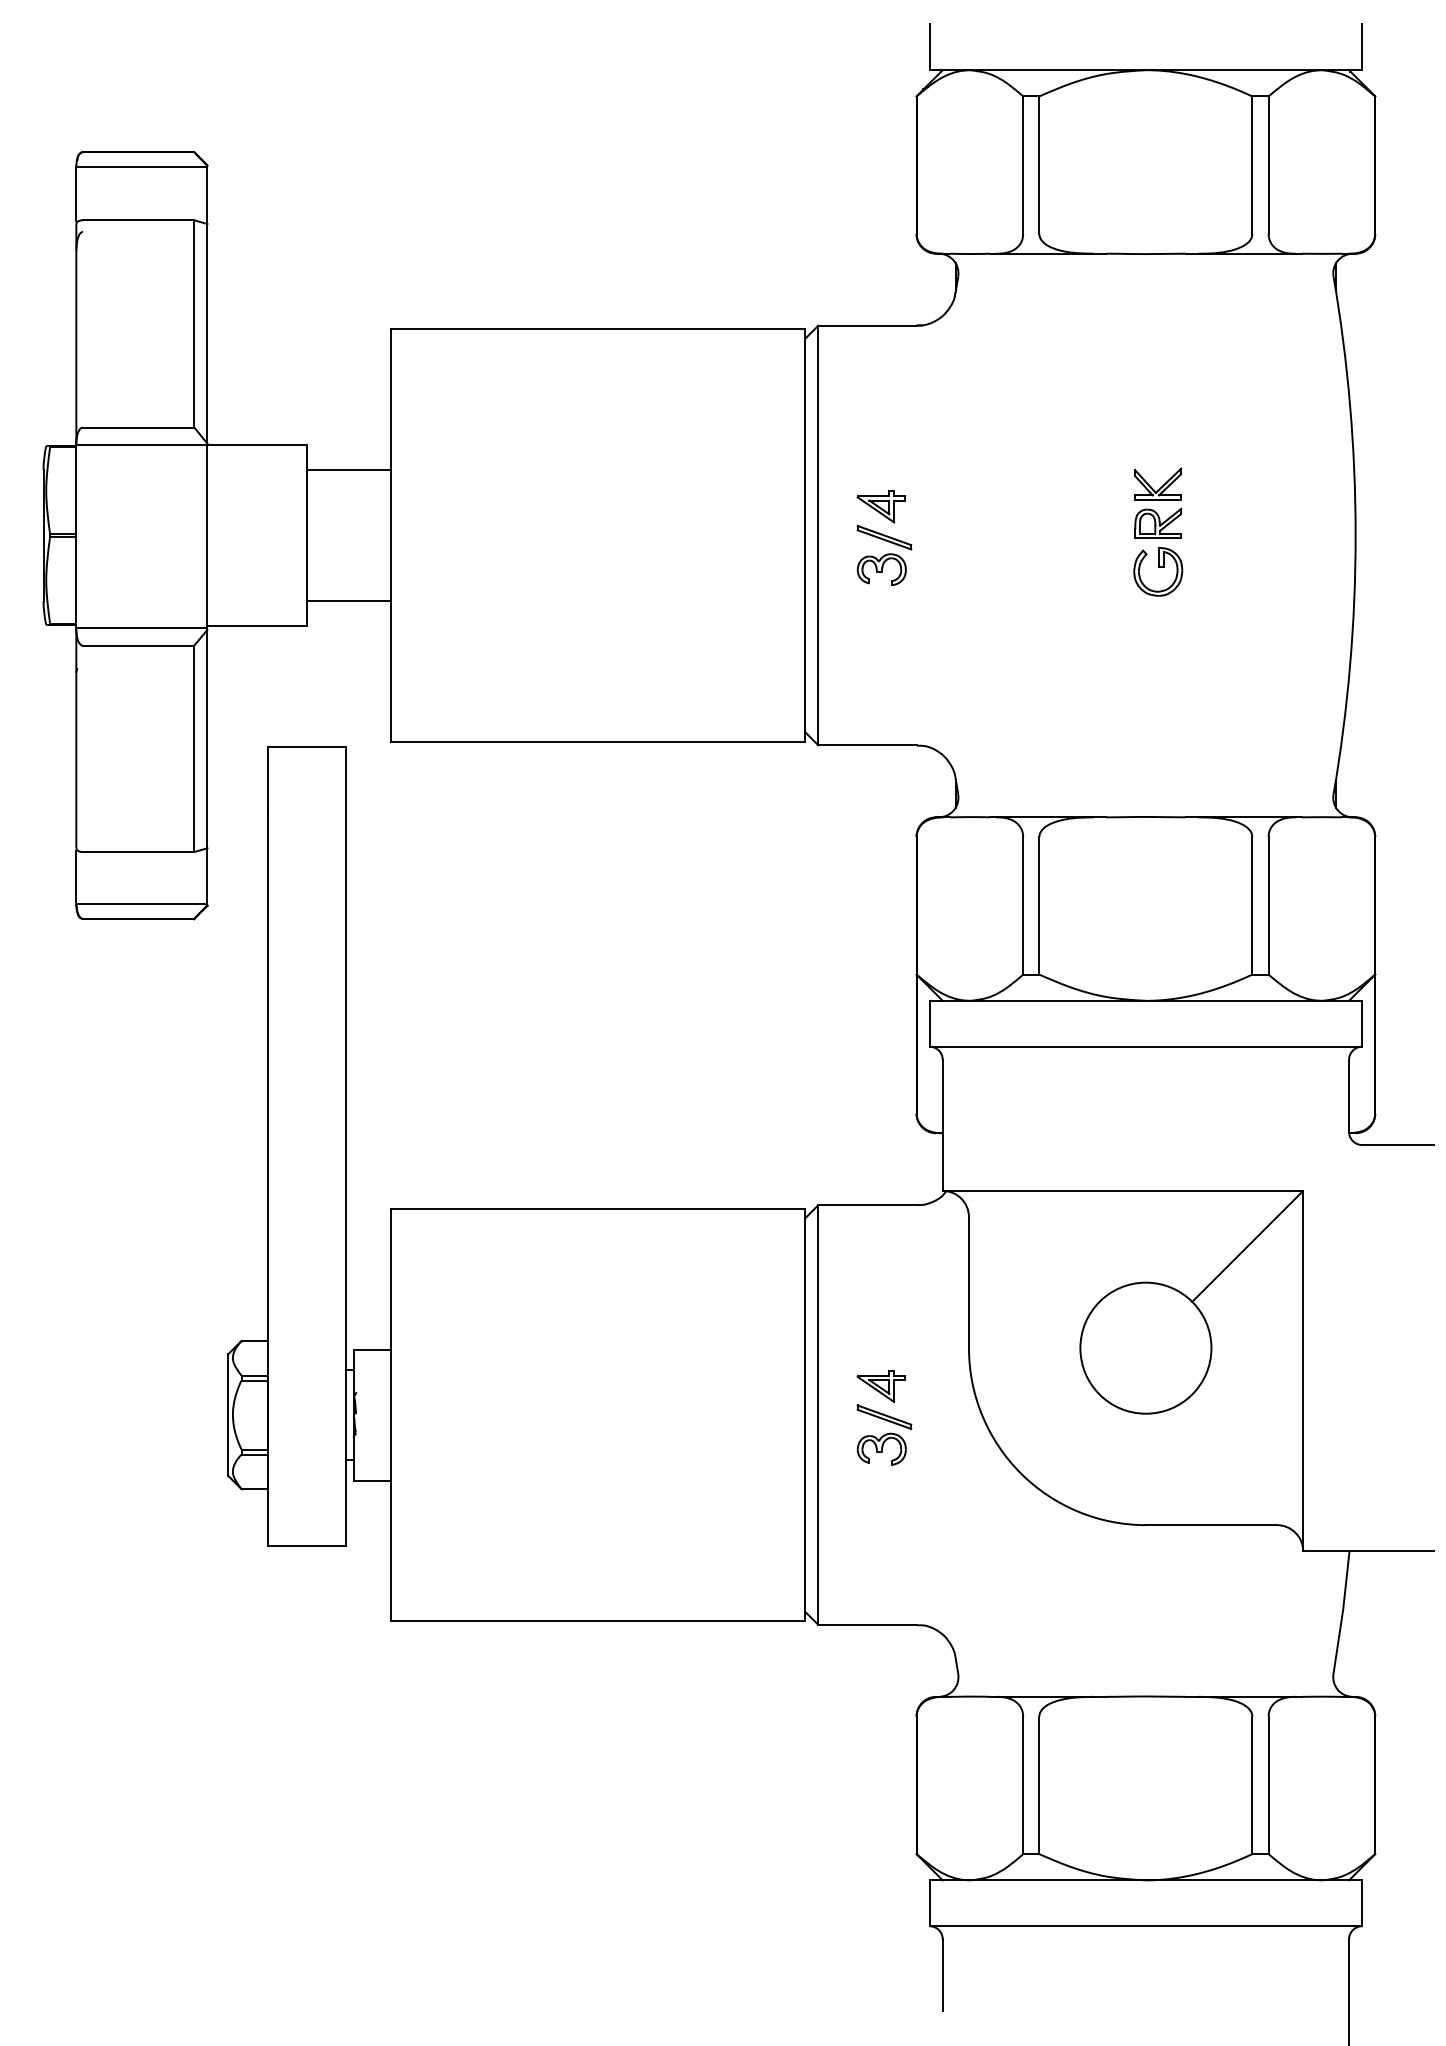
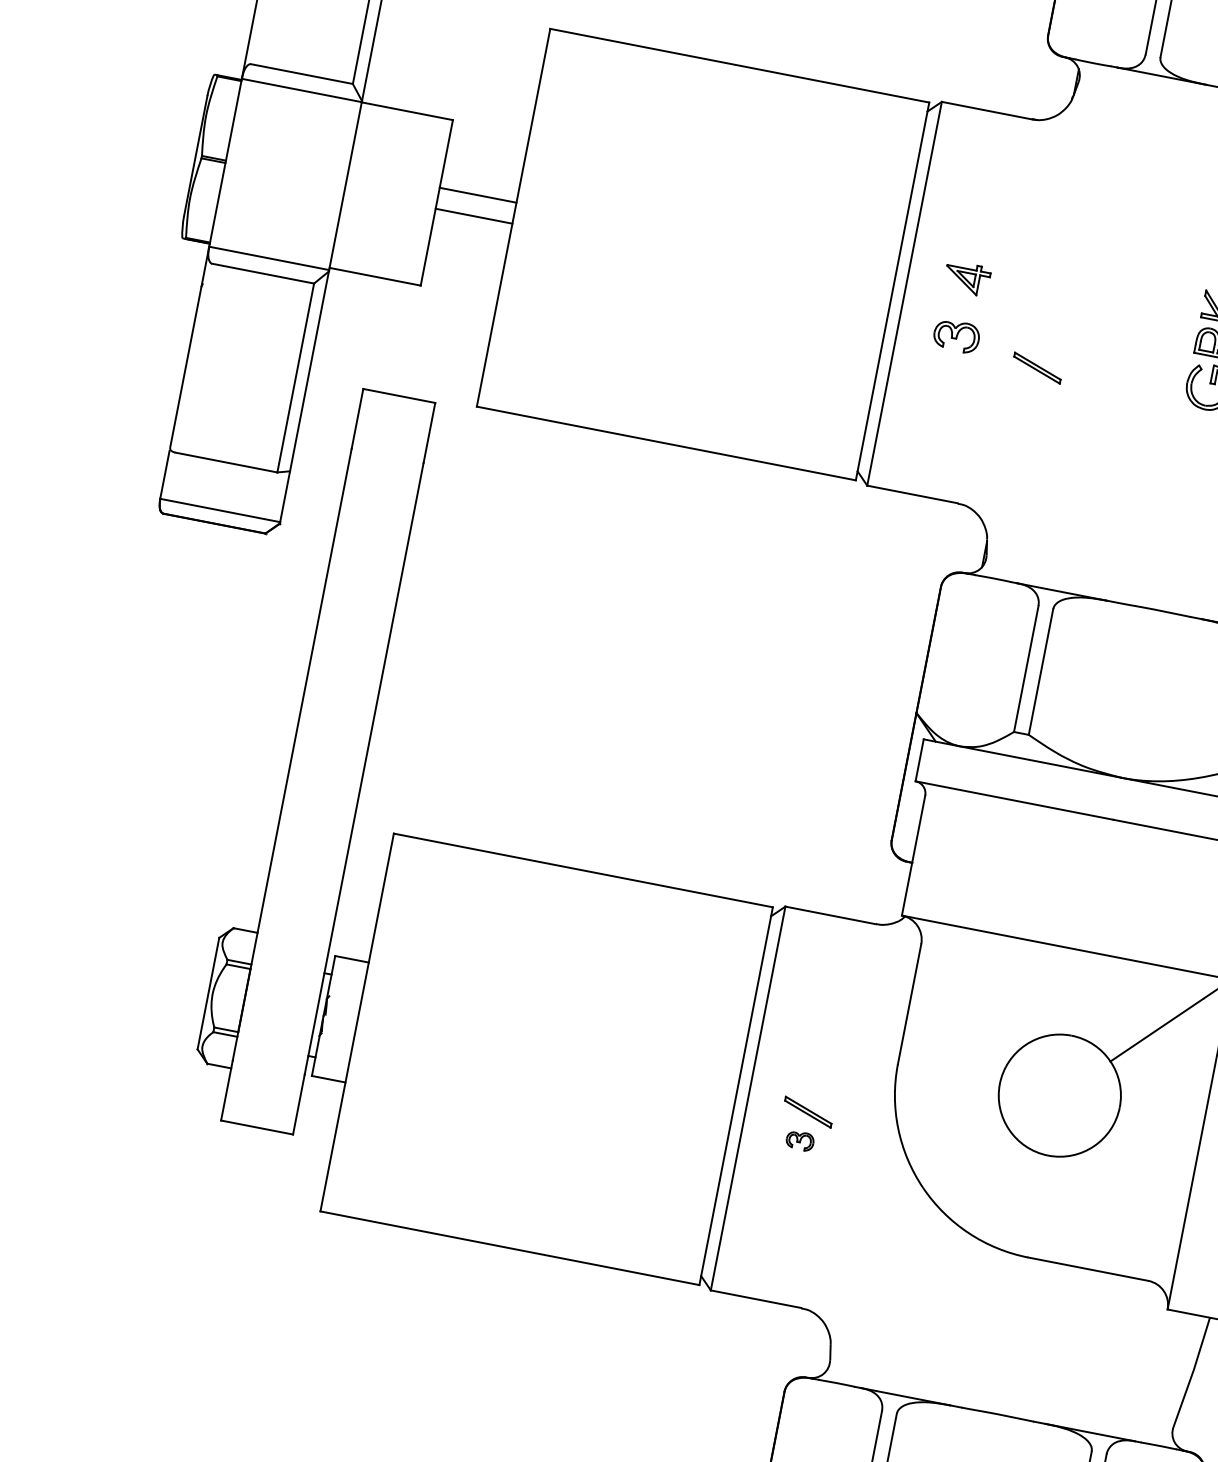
line: (348, 469) -> (473, 215), moved
part: (884, 537) -> (1037, 368), moved
line: (348, 601) -> (477, 195), moved
part: (880, 1386) -> (810, 1083), removed
part: (881, 1448) -> (800, 1140), size x0.6

